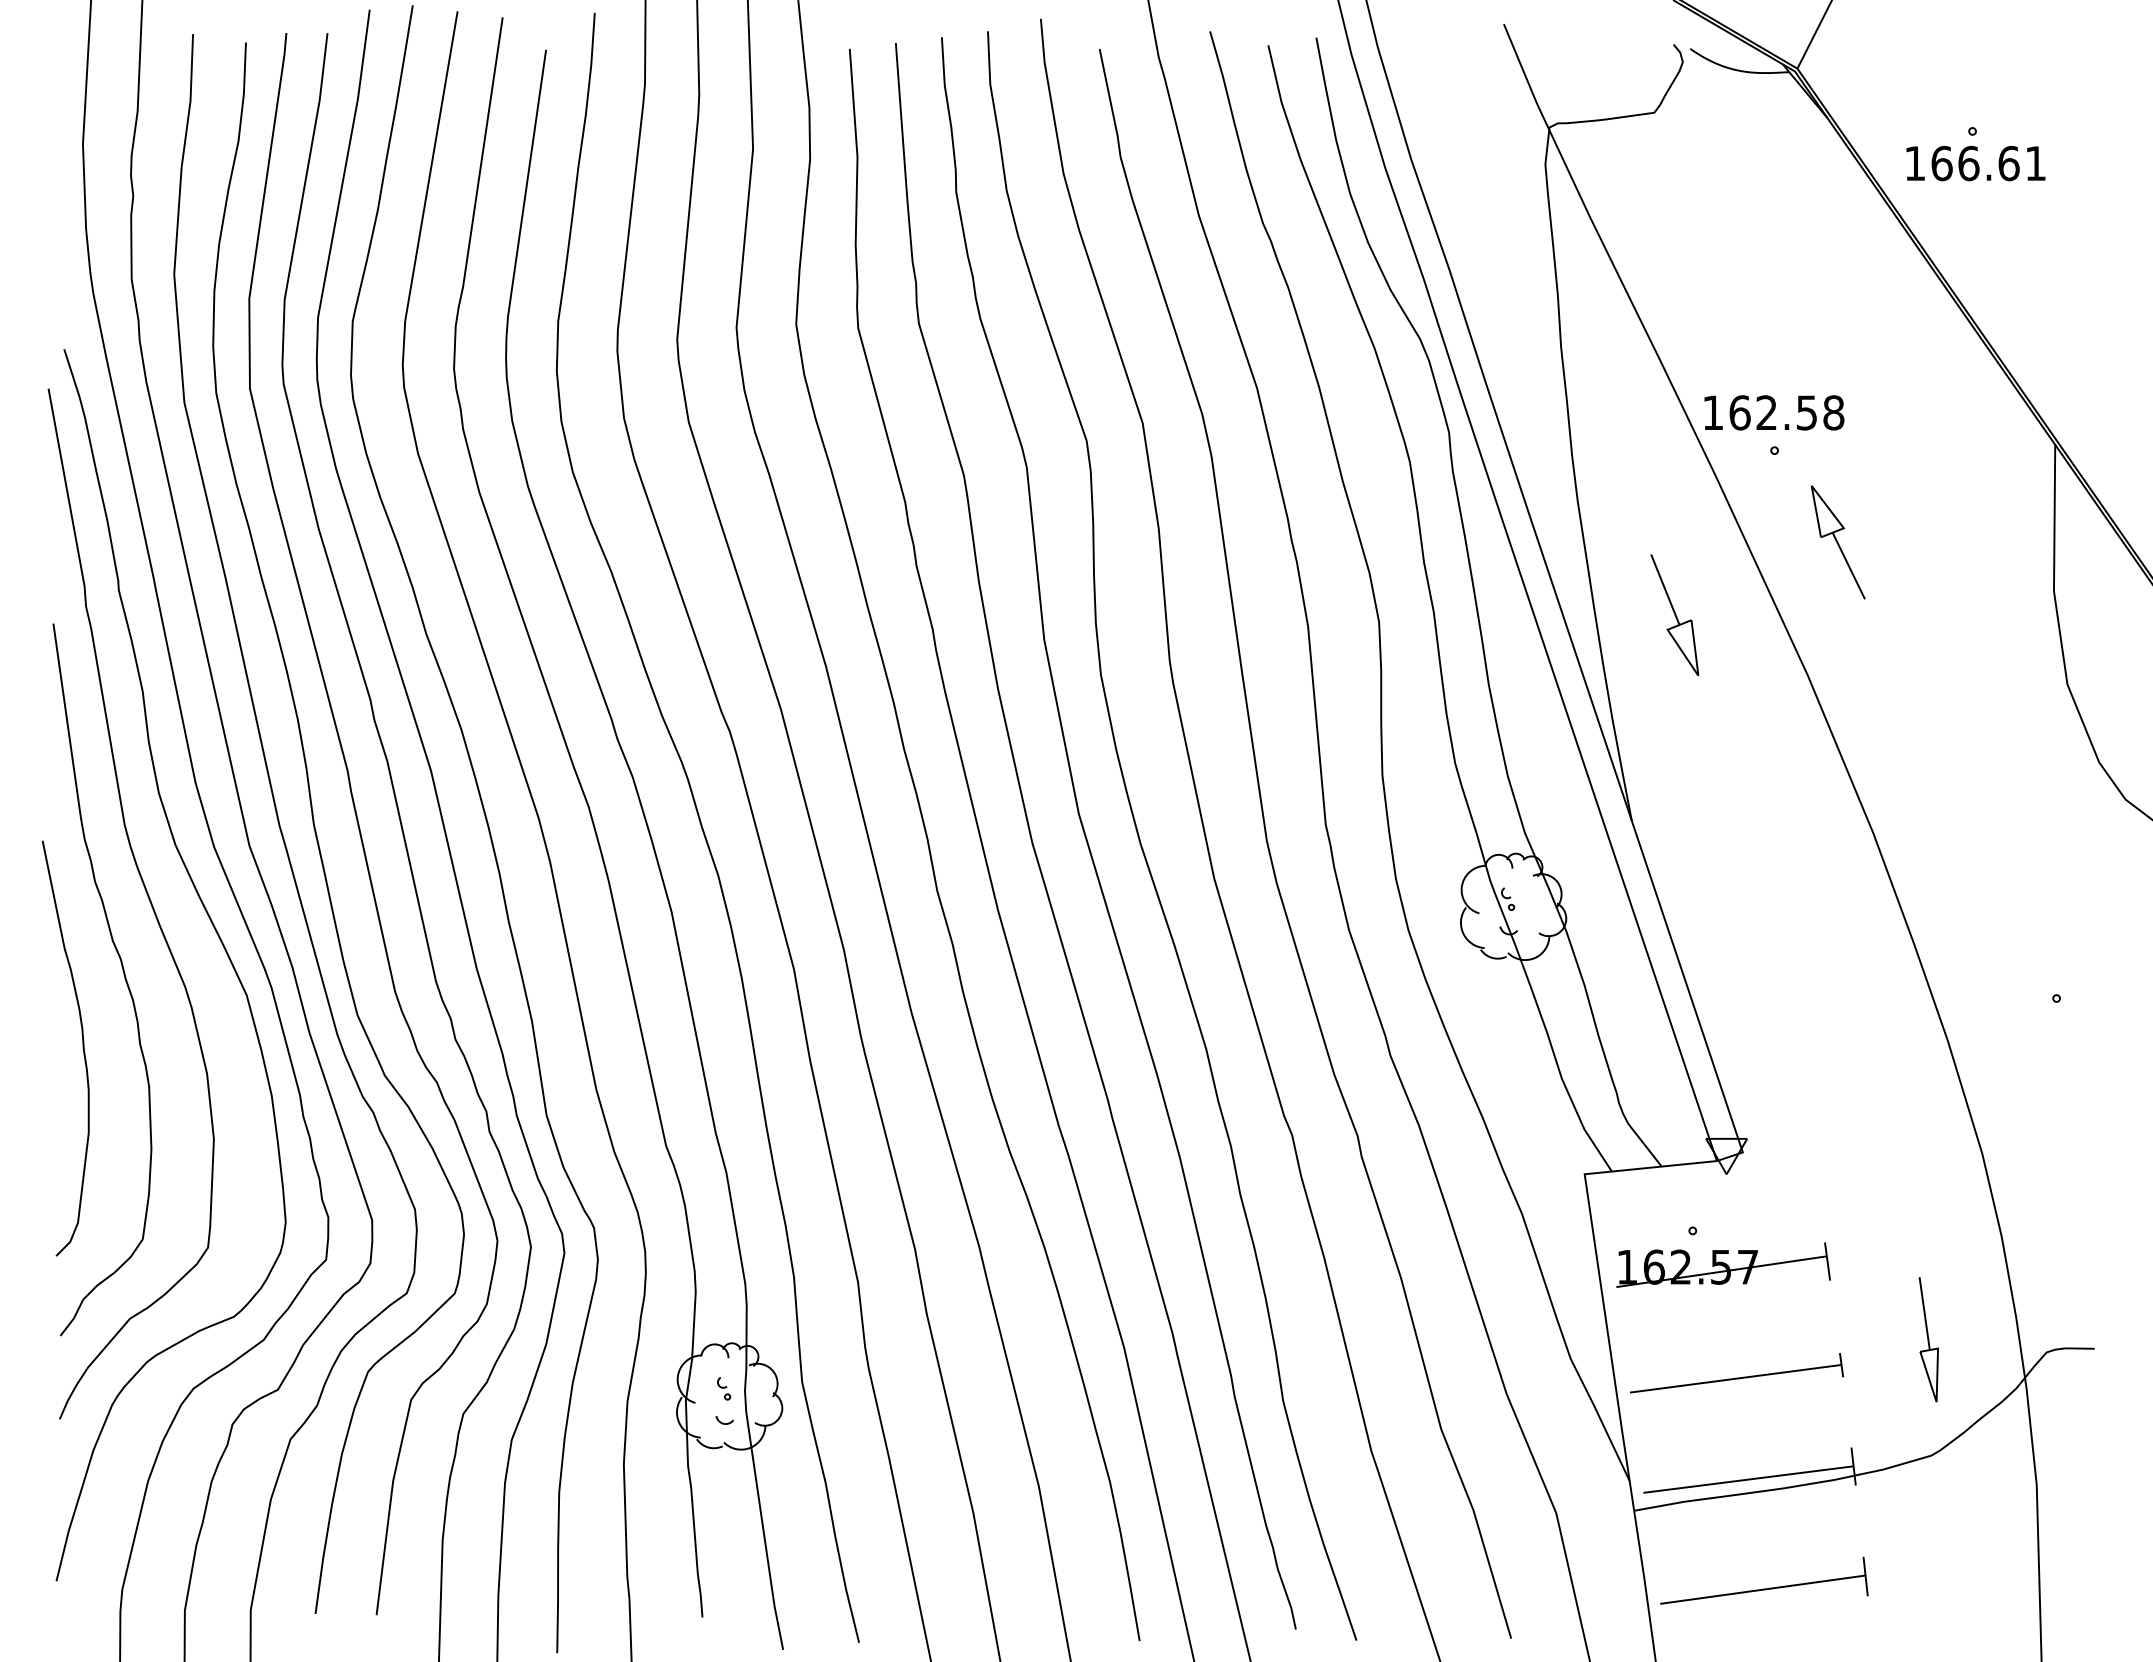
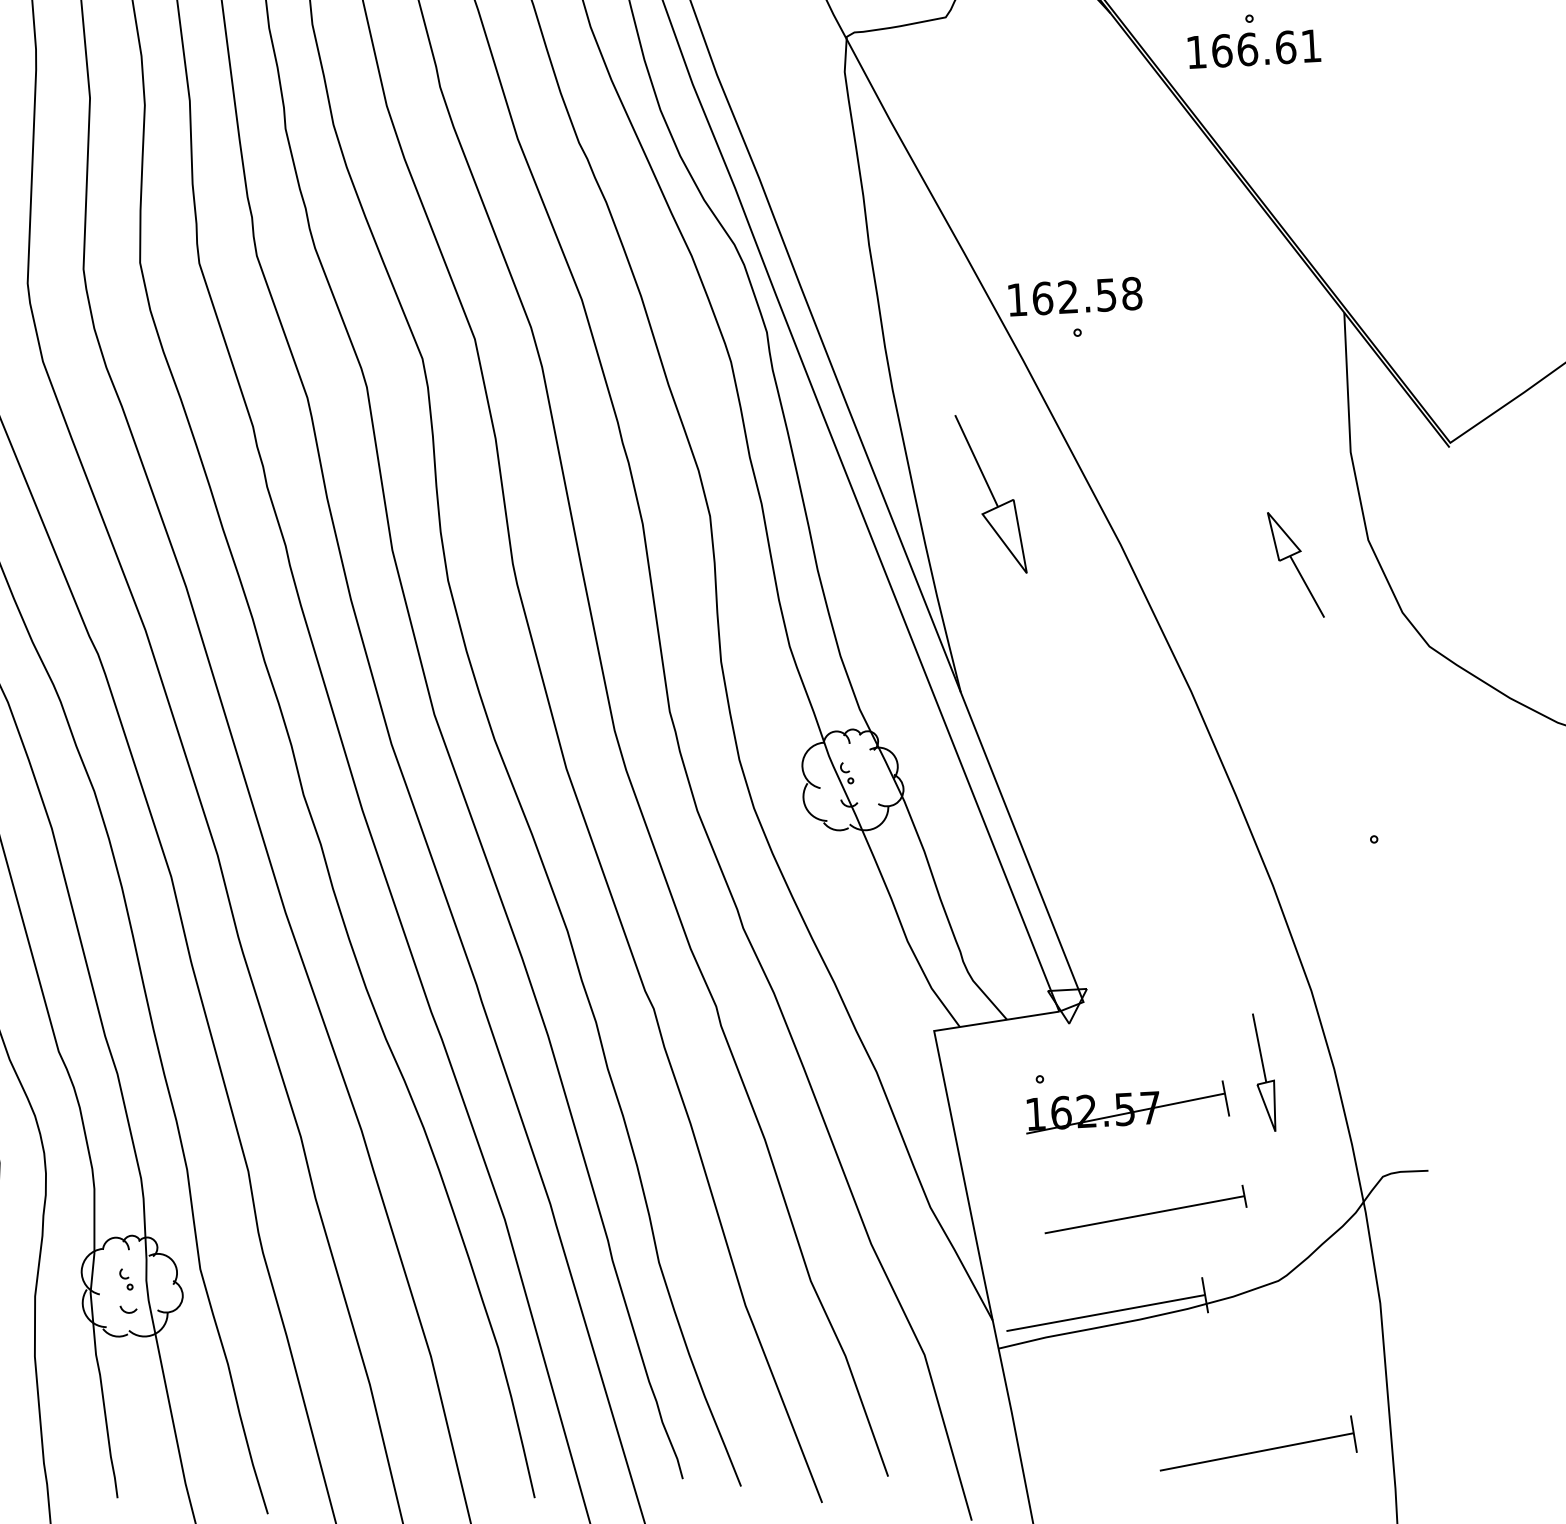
part: (1837, 542) -> (1295, 565), moved
part: (1674, 615) -> (990, 494), size x1.4
part: (1723, 1264) -> (1127, 1106), moved
part: (1928, 1339) -> (1264, 1072), moved
part: (1736, 1373) -> (1145, 1209), moved
part: (1764, 1588) -> (1258, 1450), moved

